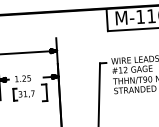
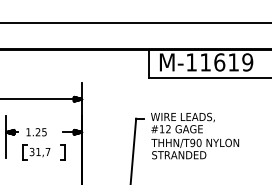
part: (44, 93) -> (62, 152), size x0.71

